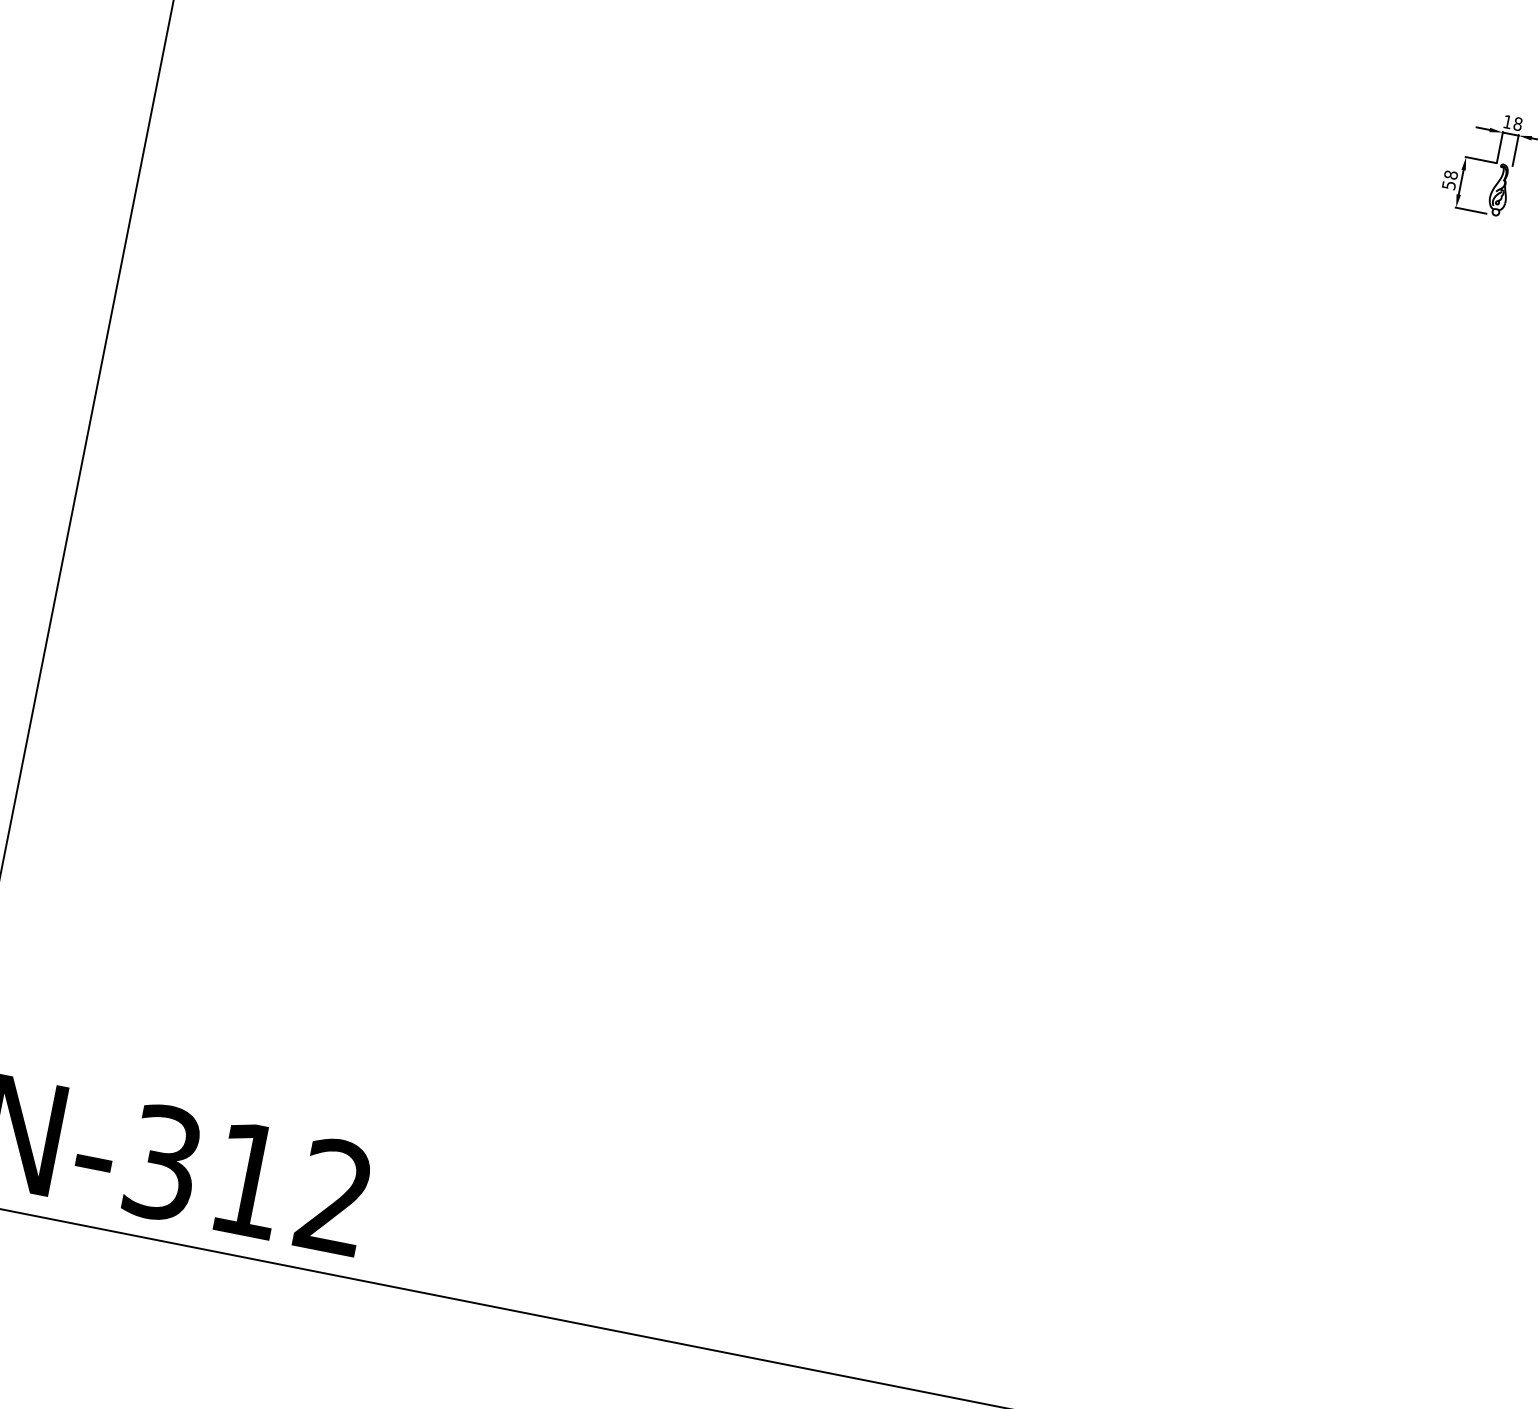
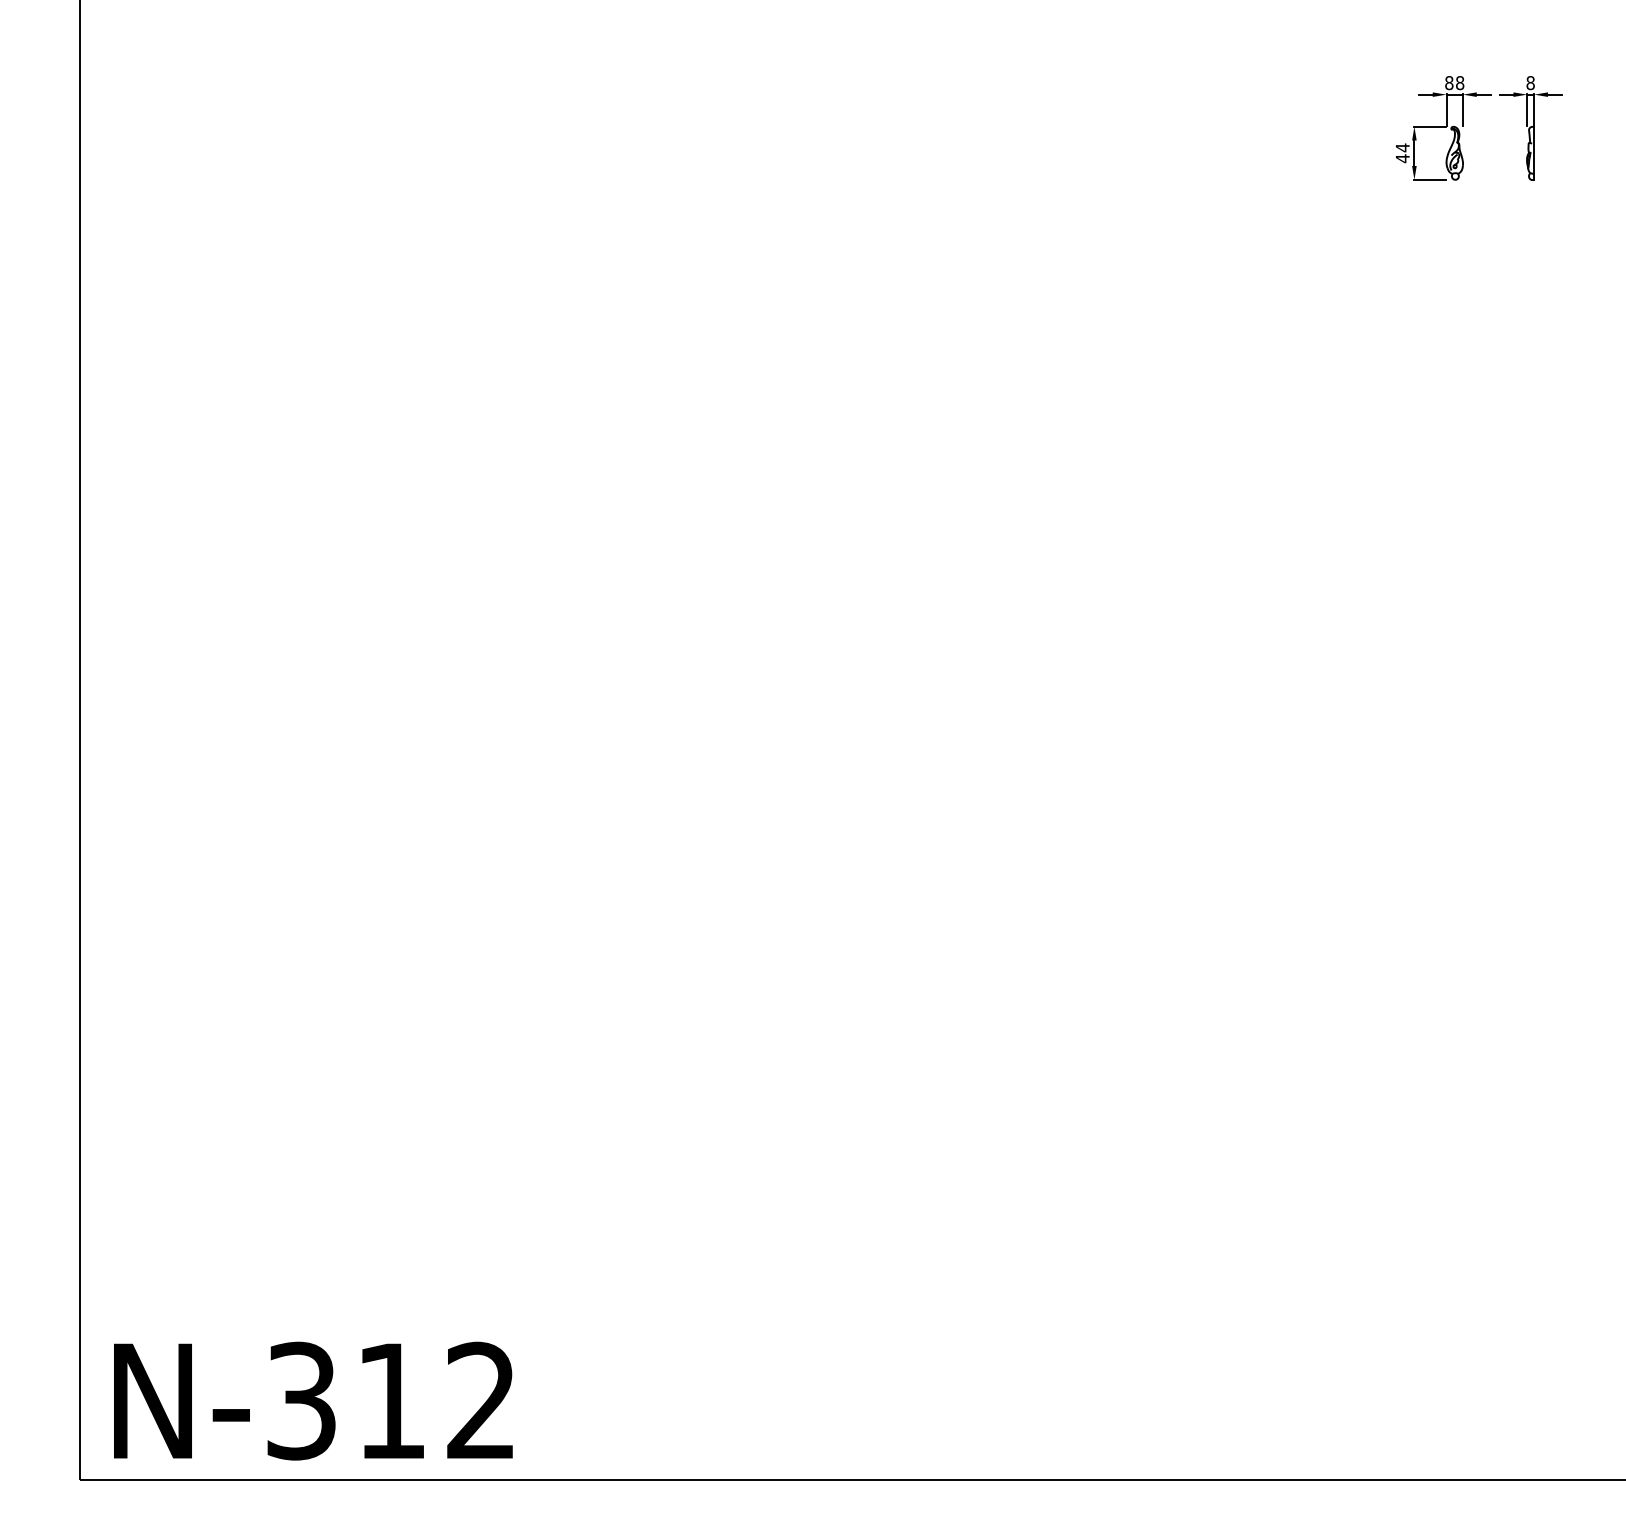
text: (1507, 122) -> (1449, 83), 18 -> 88
text: (1449, 180) -> (1402, 153), 58 -> 44

